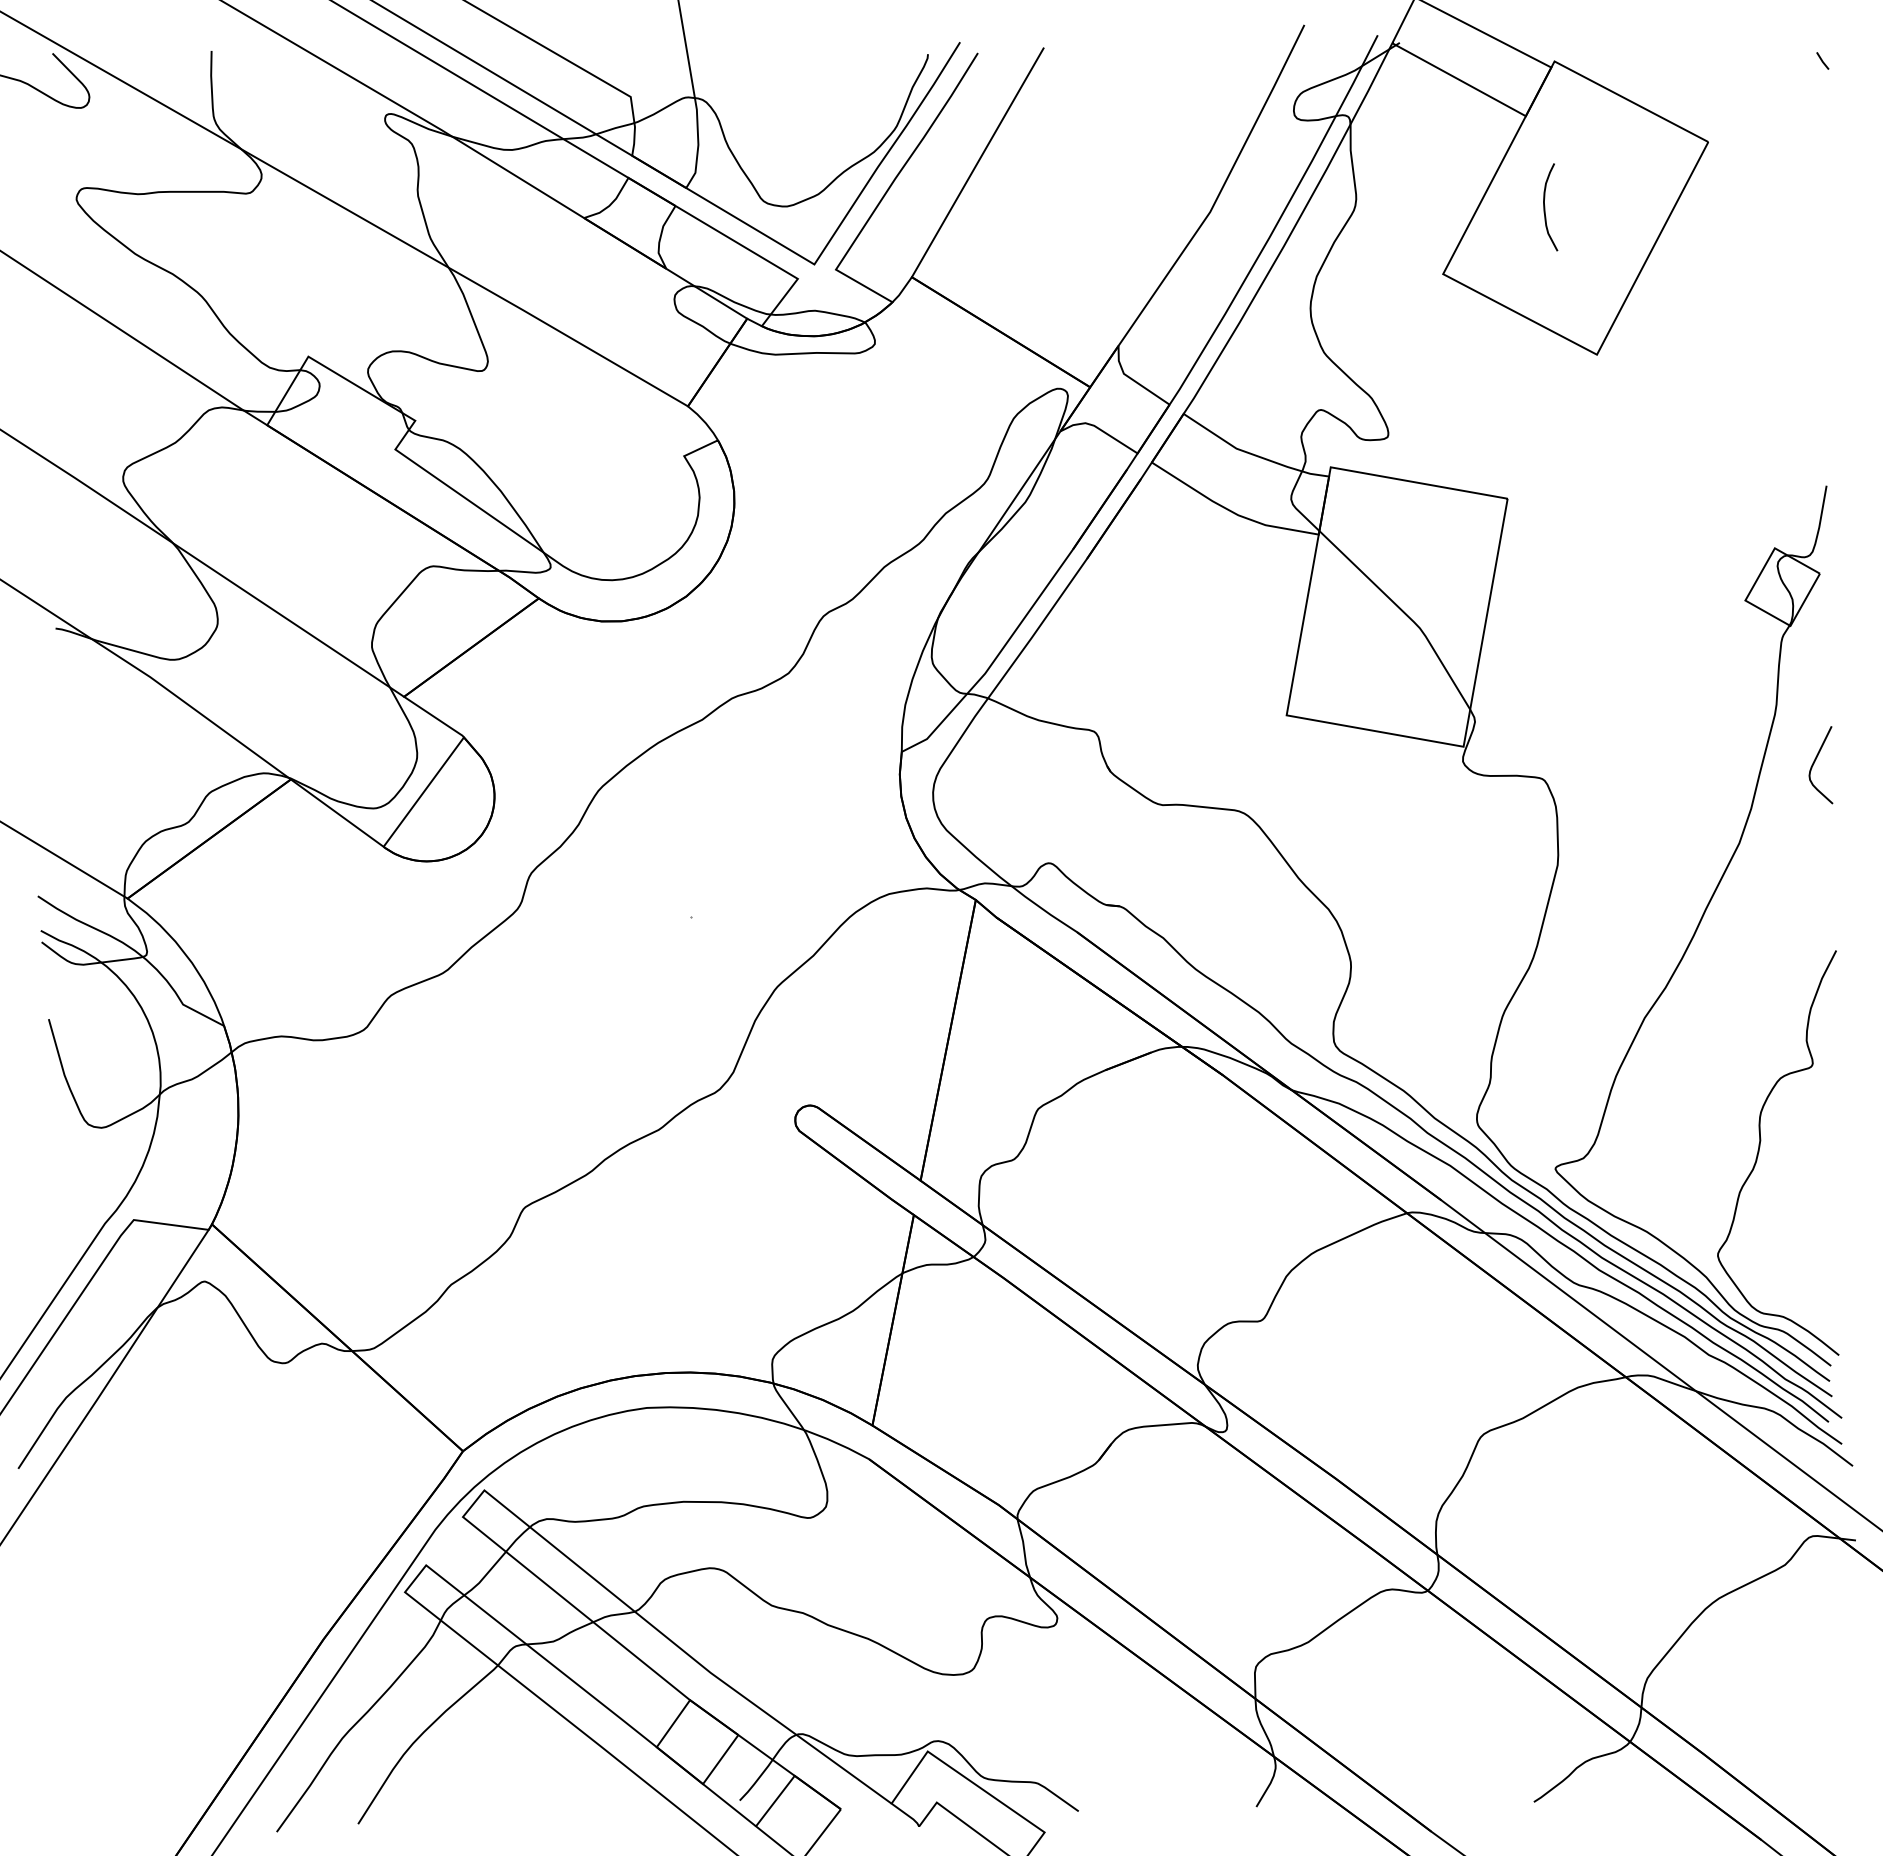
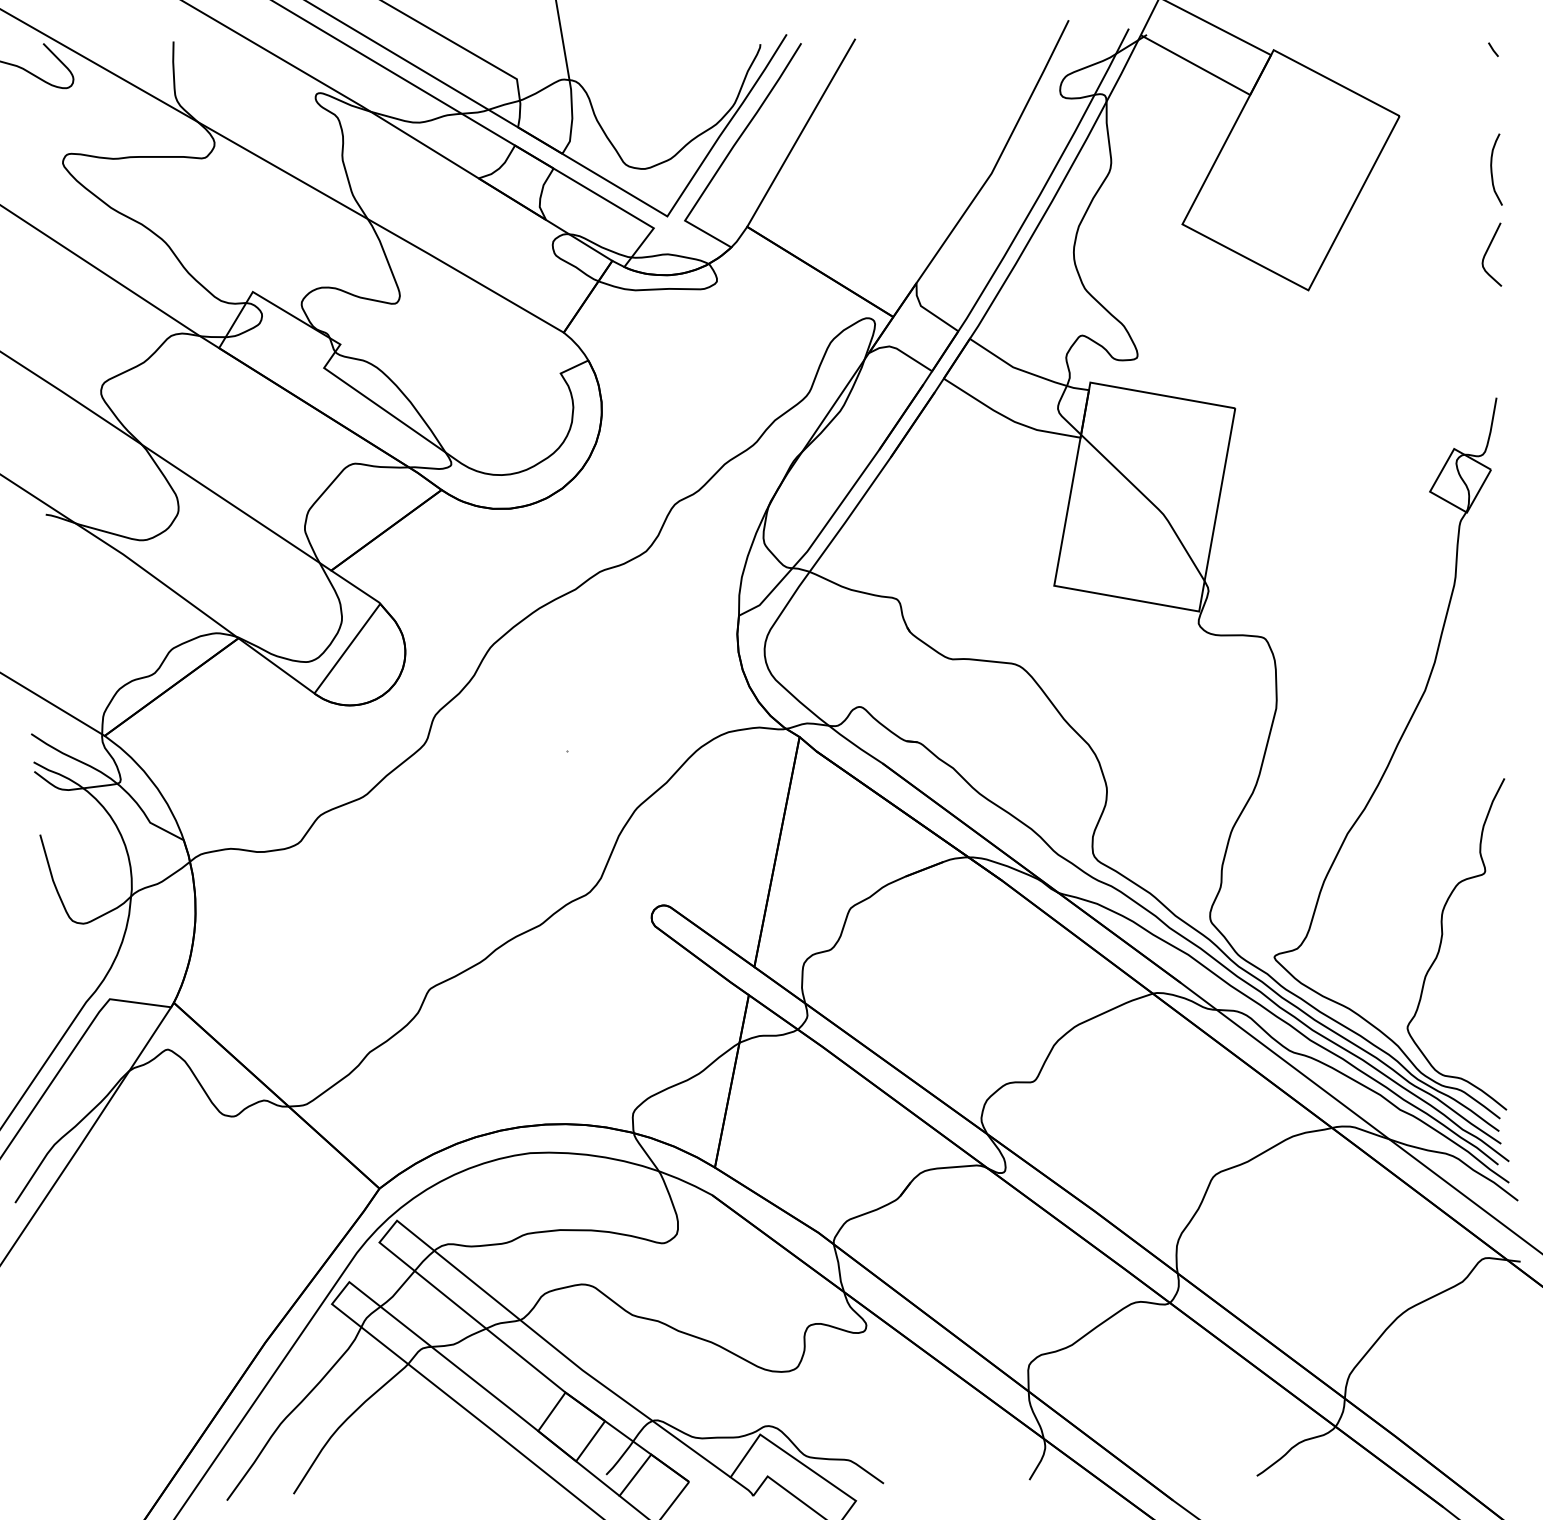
curve: (1545, 207) -> (1492, 169), moved
curve: (1814, 763) -> (1486, 253), moved

